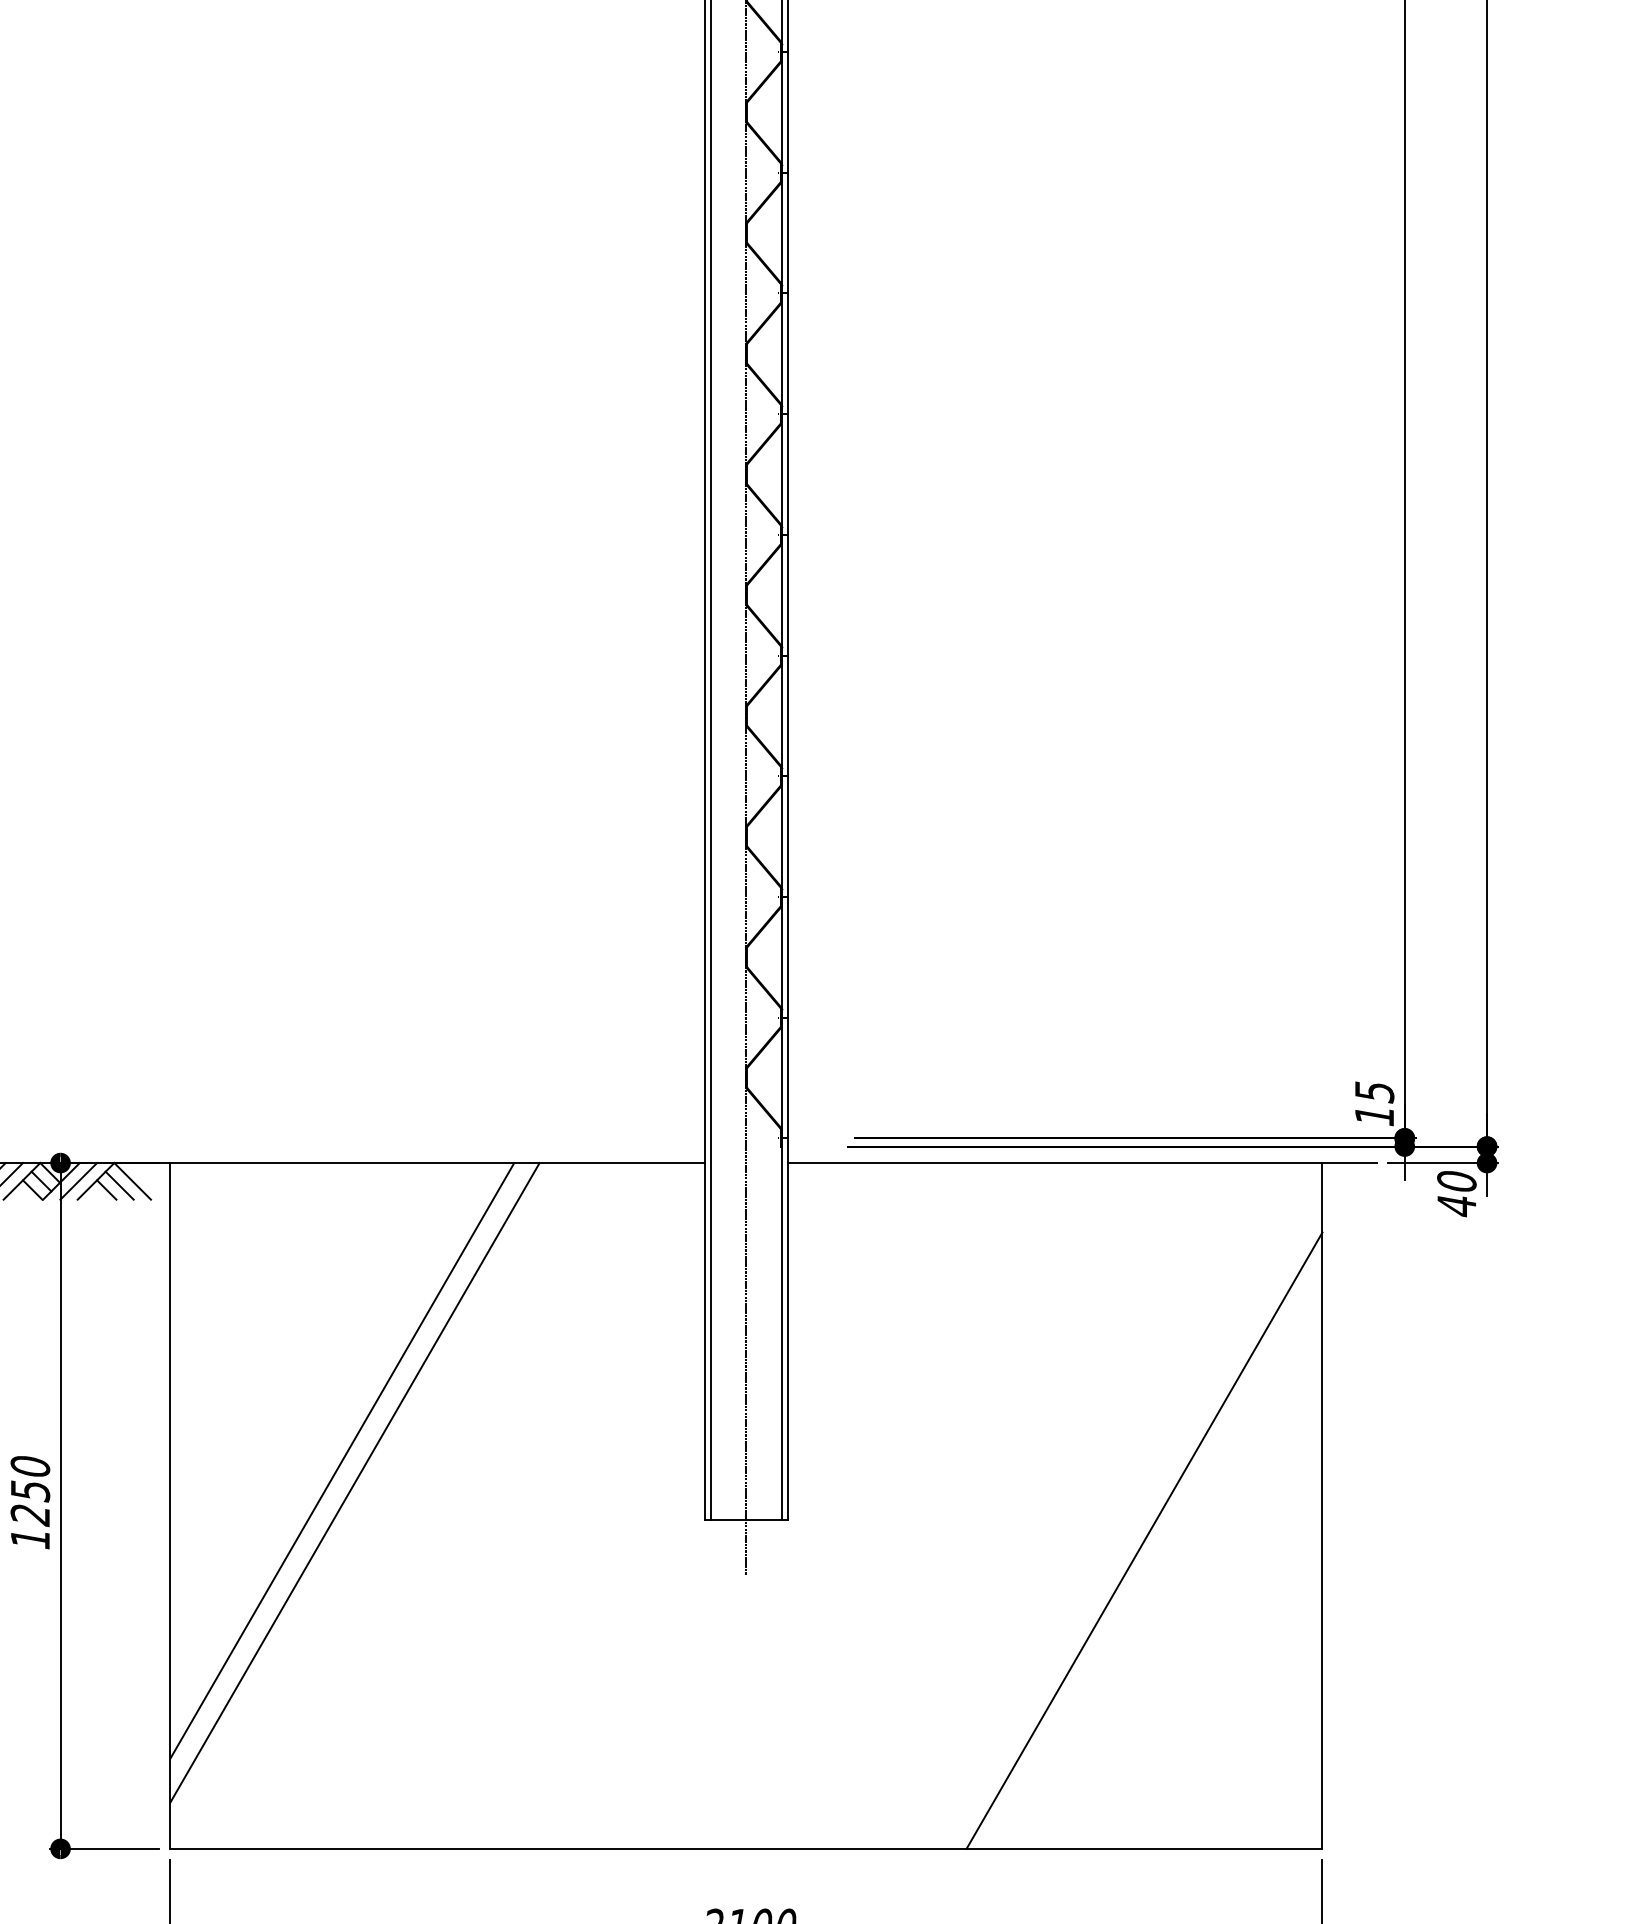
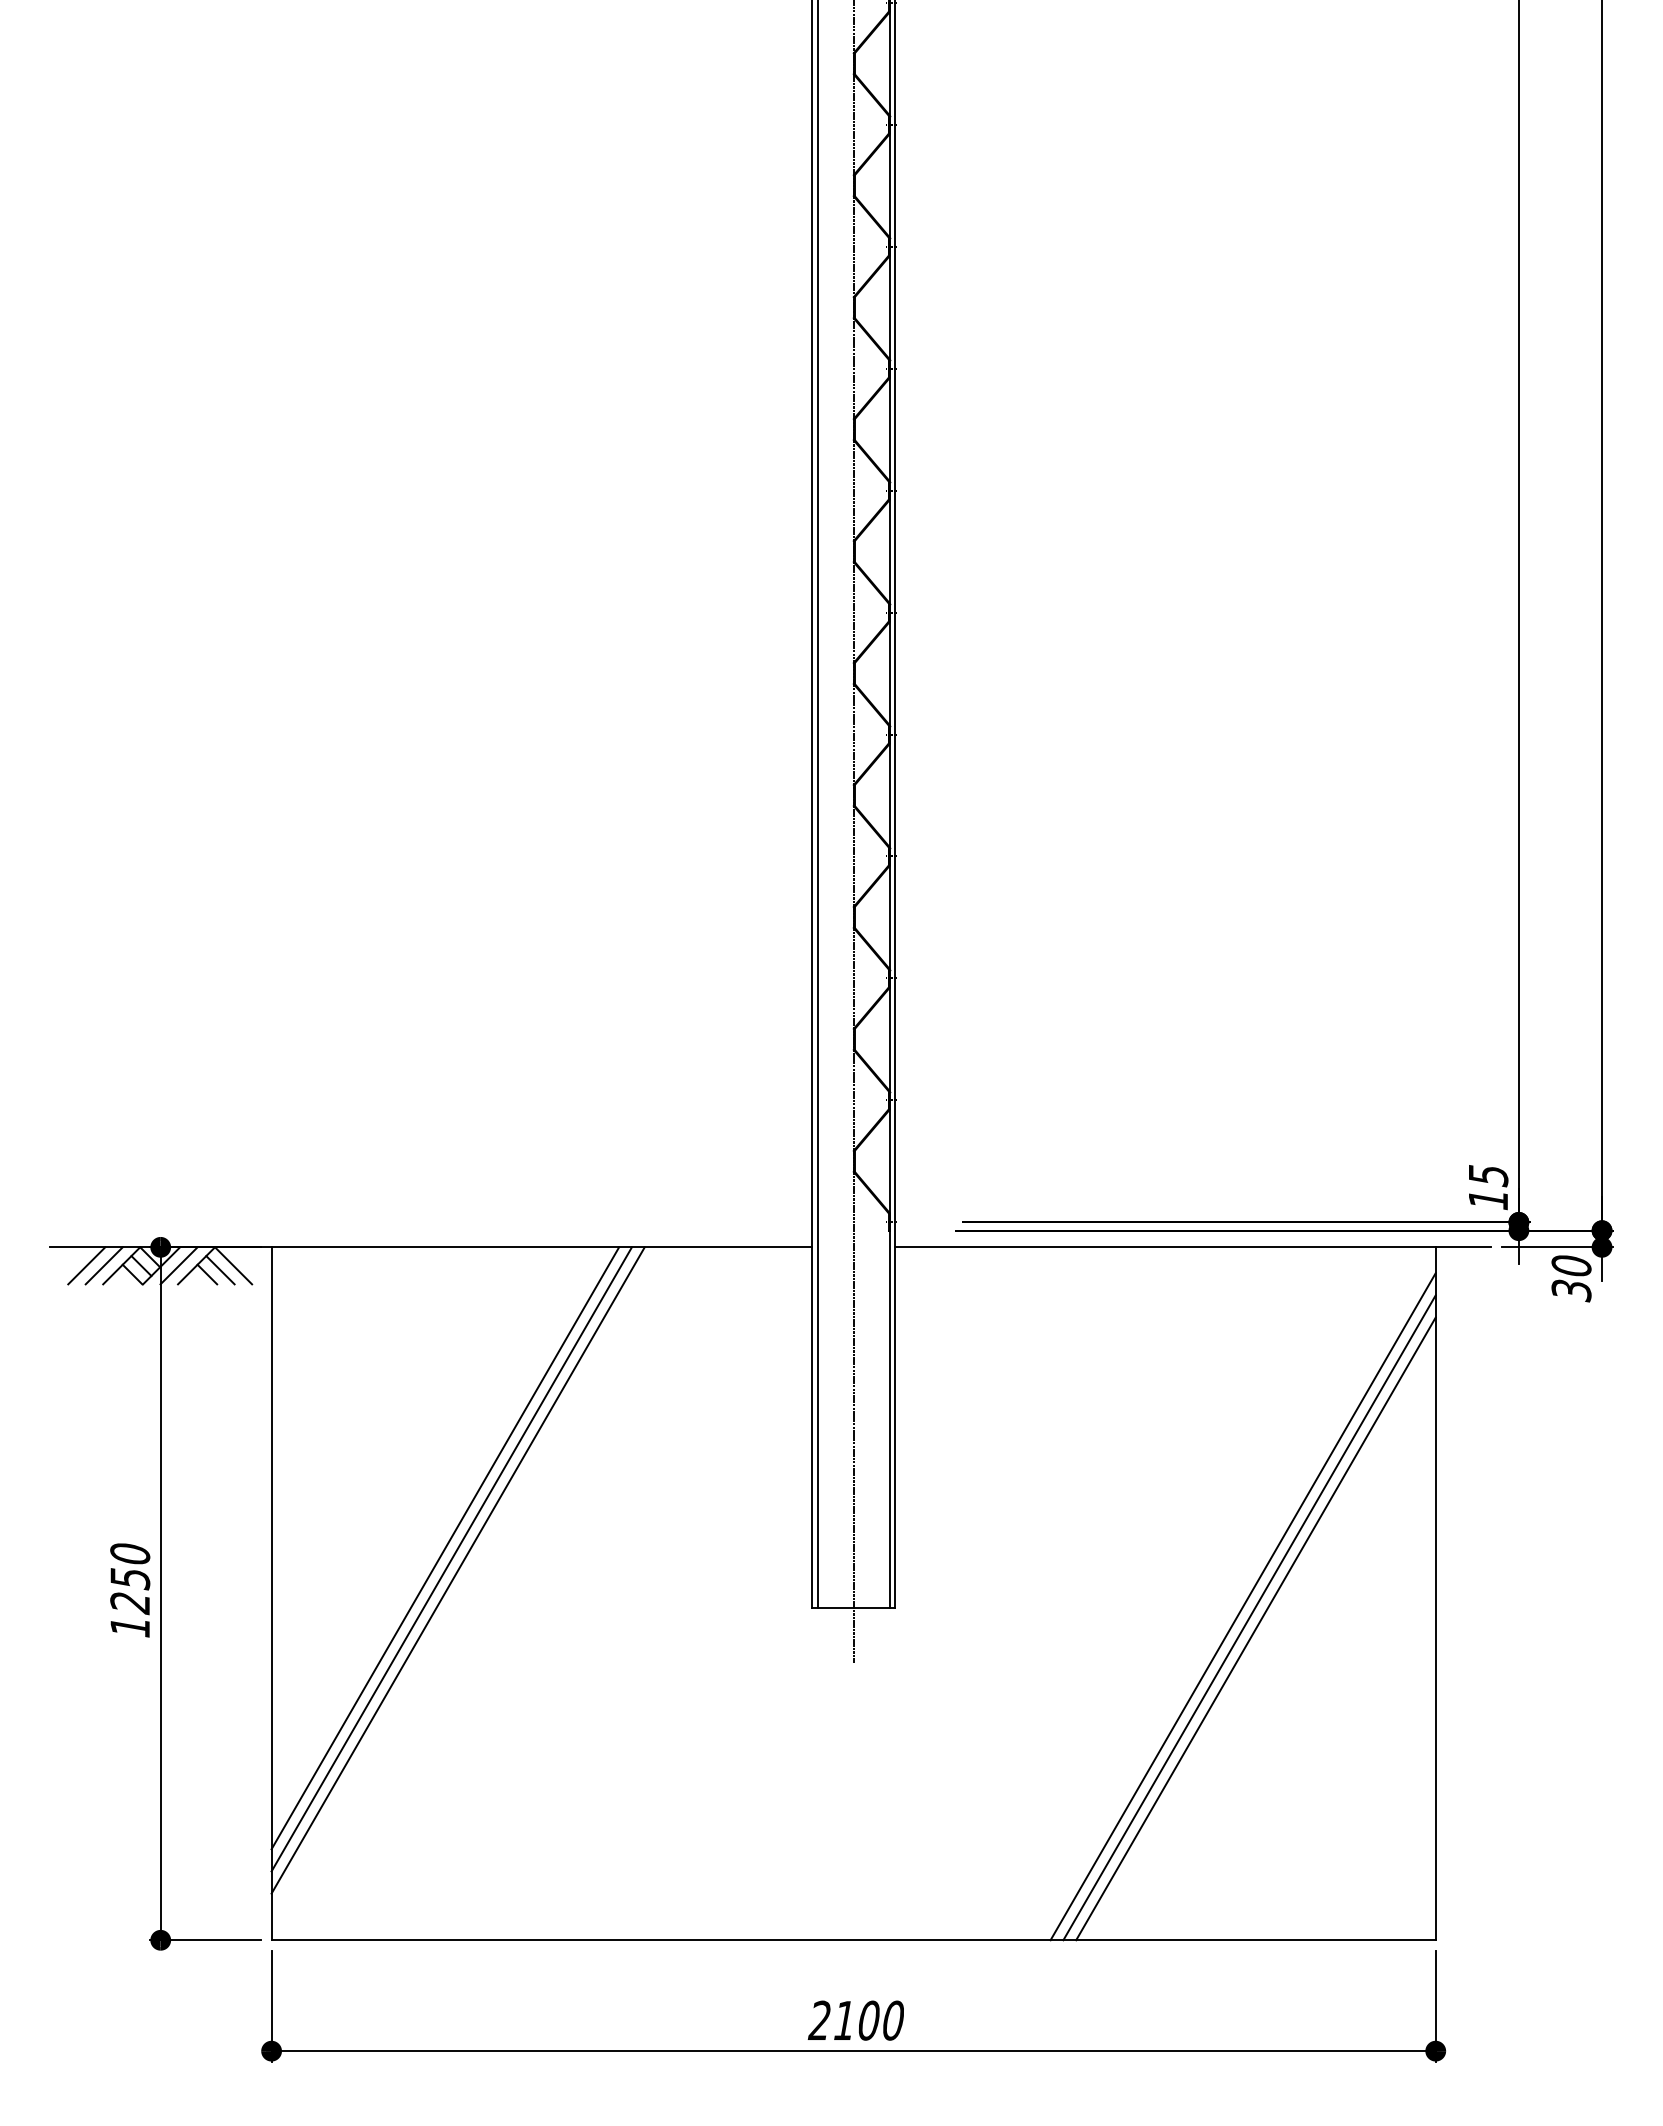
text: (1456, 1205) -> (1571, 1290), 40 -> 30
line: (348, 1472) -> (451, 1559), added
line: (1131, 1518) -> (1242, 1606), added
line: (1138, 1529) -> (1249, 1617), added

